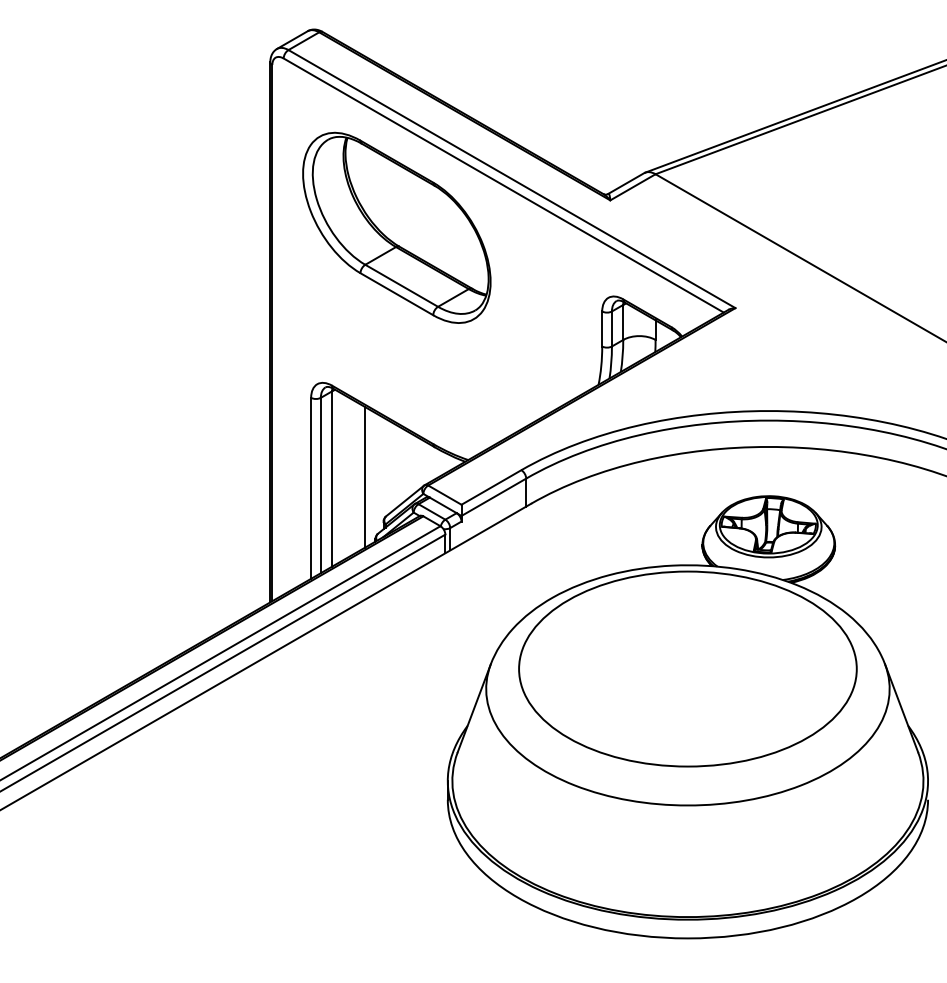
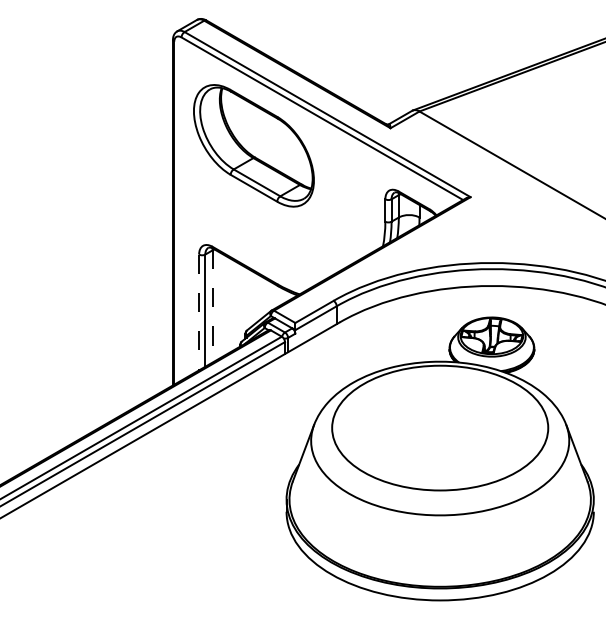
line: (364, 477) -> (233, 305), removed
line: (332, 478) -> (212, 306), solid -> dashed
line: (311, 488) -> (199, 312), solid -> dashed

